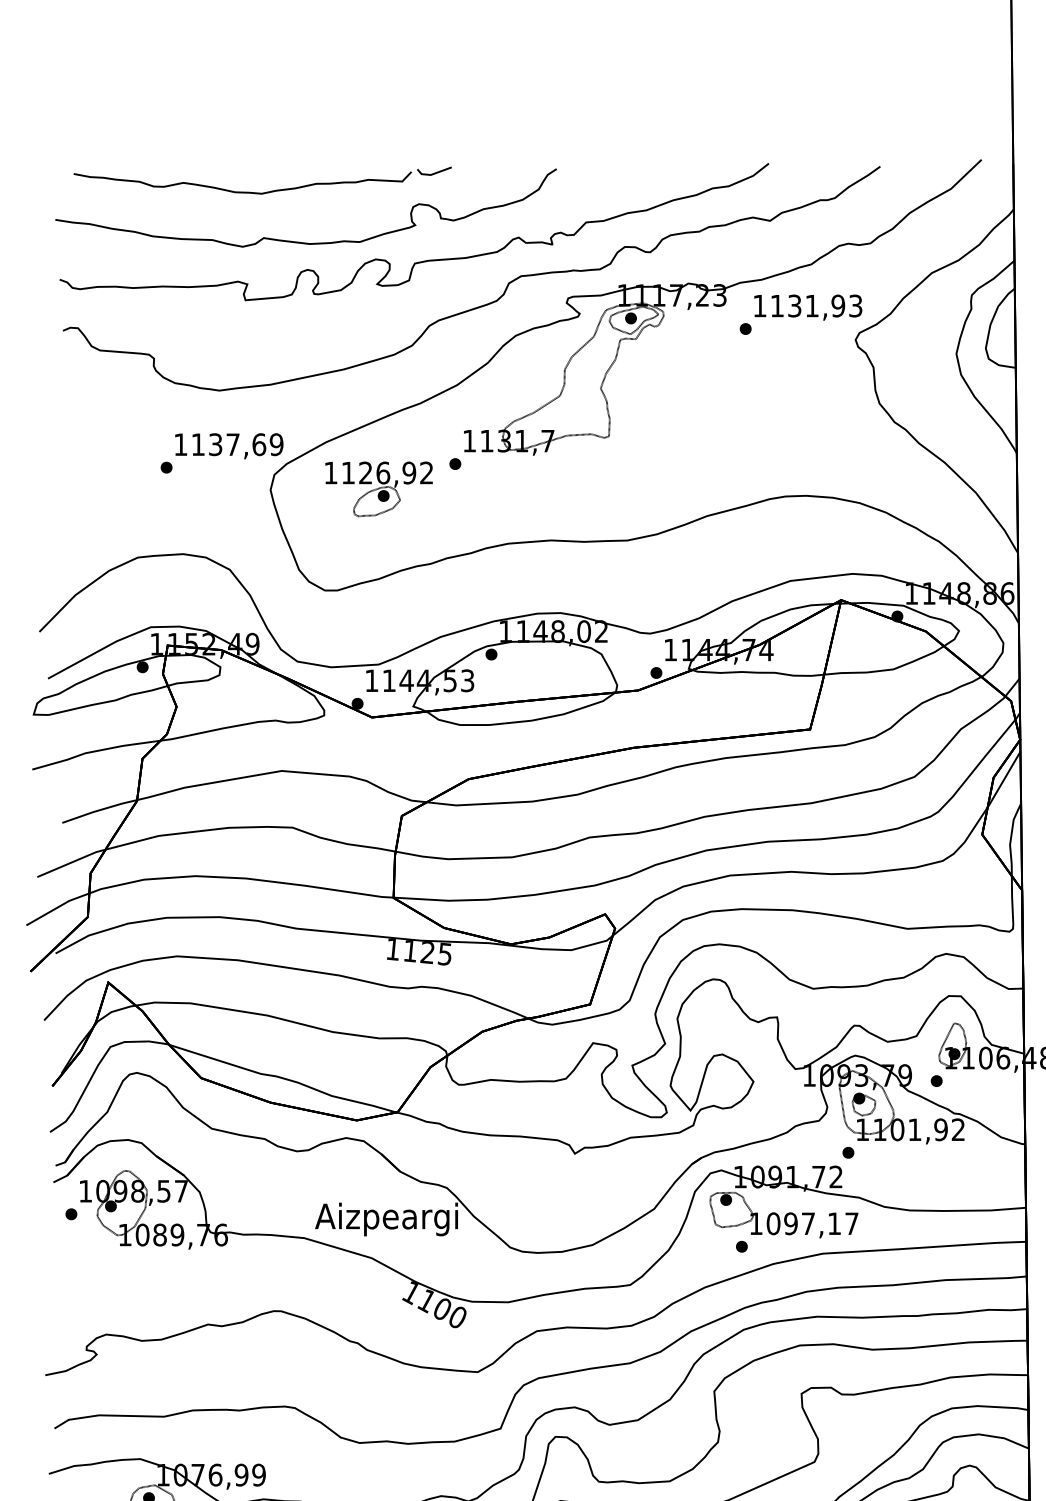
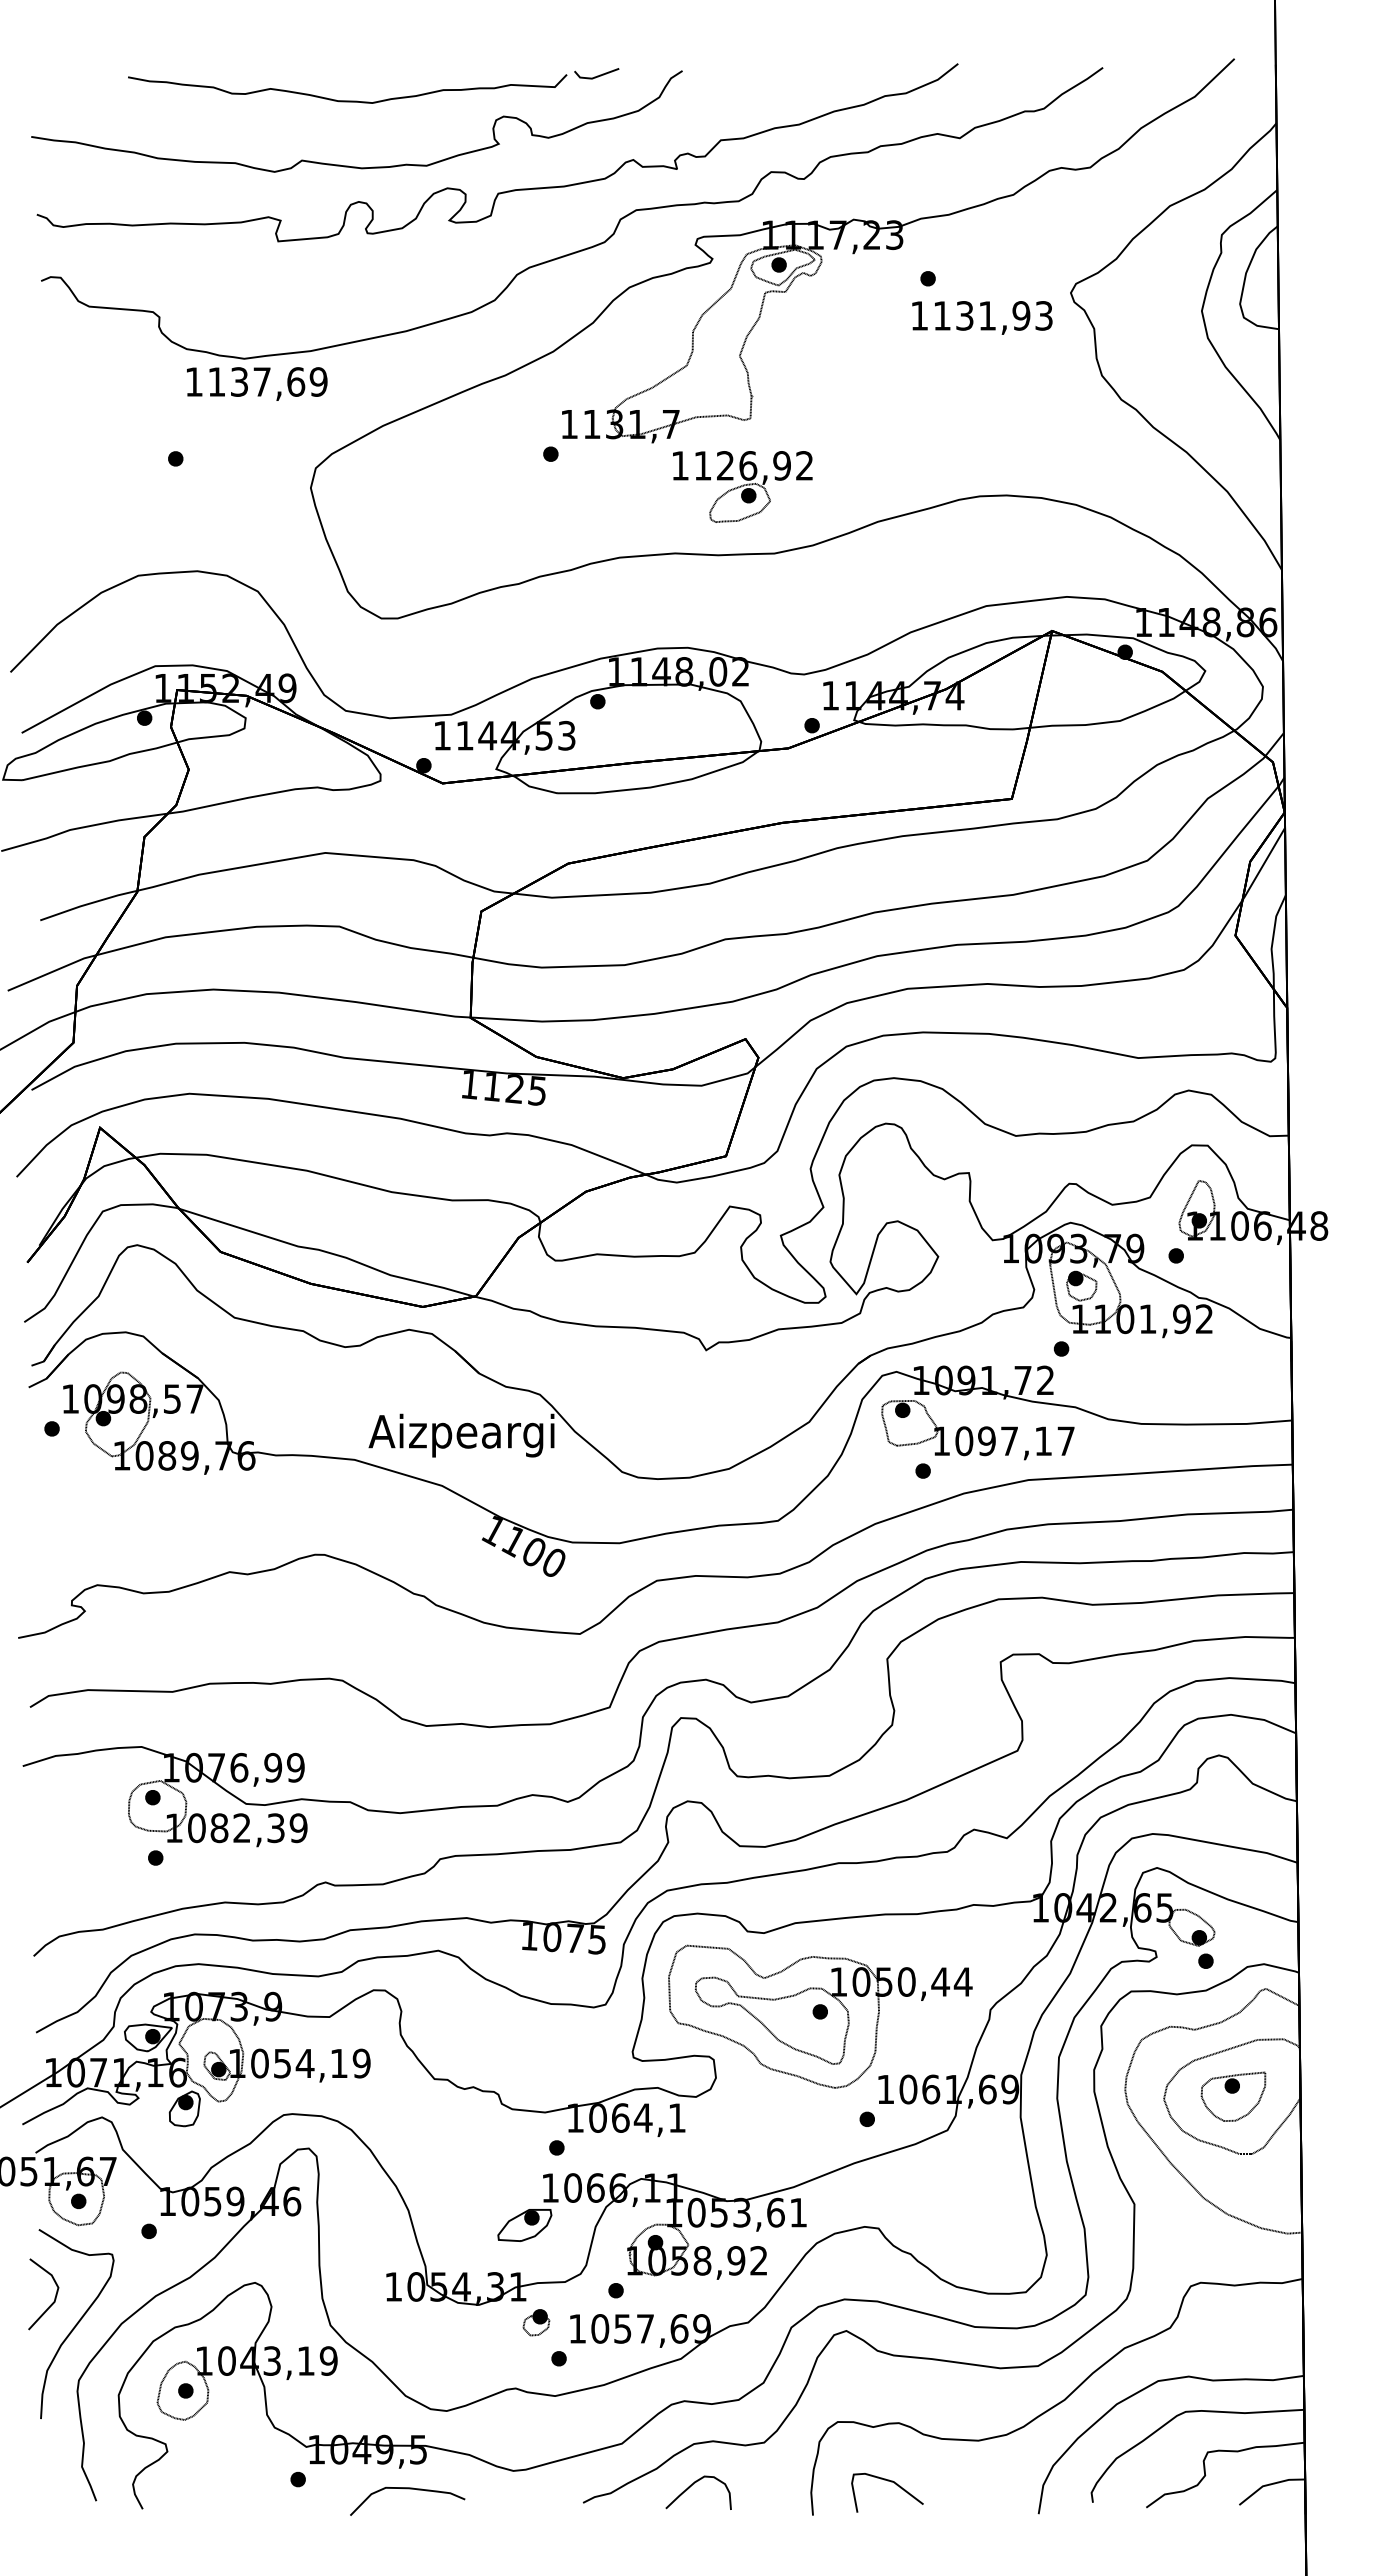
part: (266, 191) -> (378, 100), moved
text: (808, 307) -> (982, 317), moved
text: (229, 445) -> (257, 383), moved
part: (378, 488) -> (742, 486), moved

